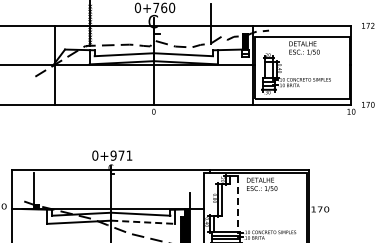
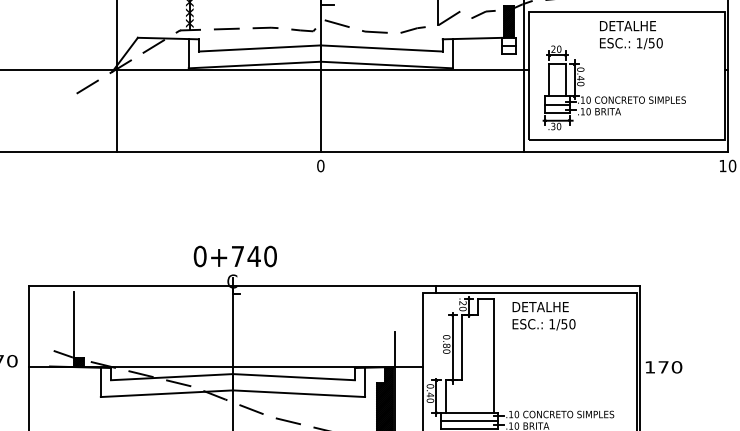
text: (121, 155) -> (254, 256), 0+971 -> 0+740
line: (238, 203) -> (495, 355), dashed -> solid
line: (143, 222) -> (299, 394), dashed -> solid

